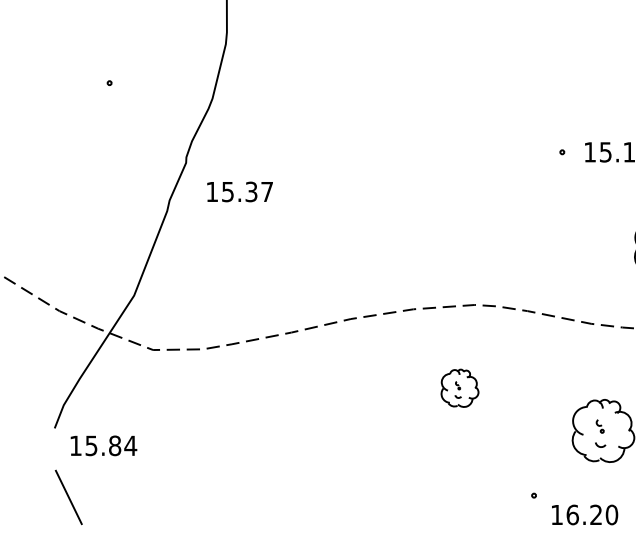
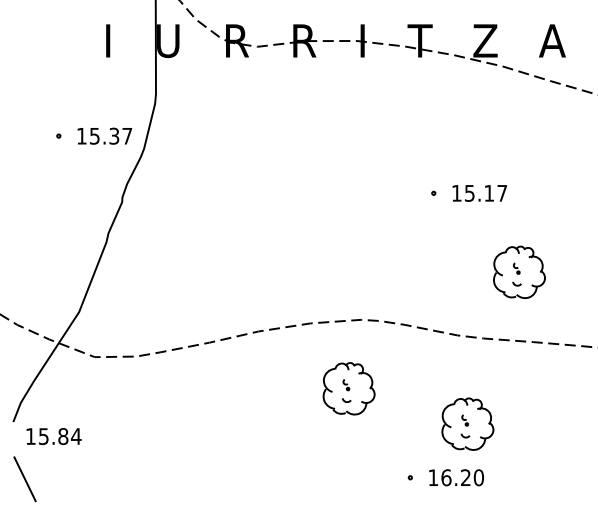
text: (239, 191) -> (104, 135), moved
part: (459, 387) -> (348, 388), size x1.67
text: (584, 514) -> (456, 477), moved

